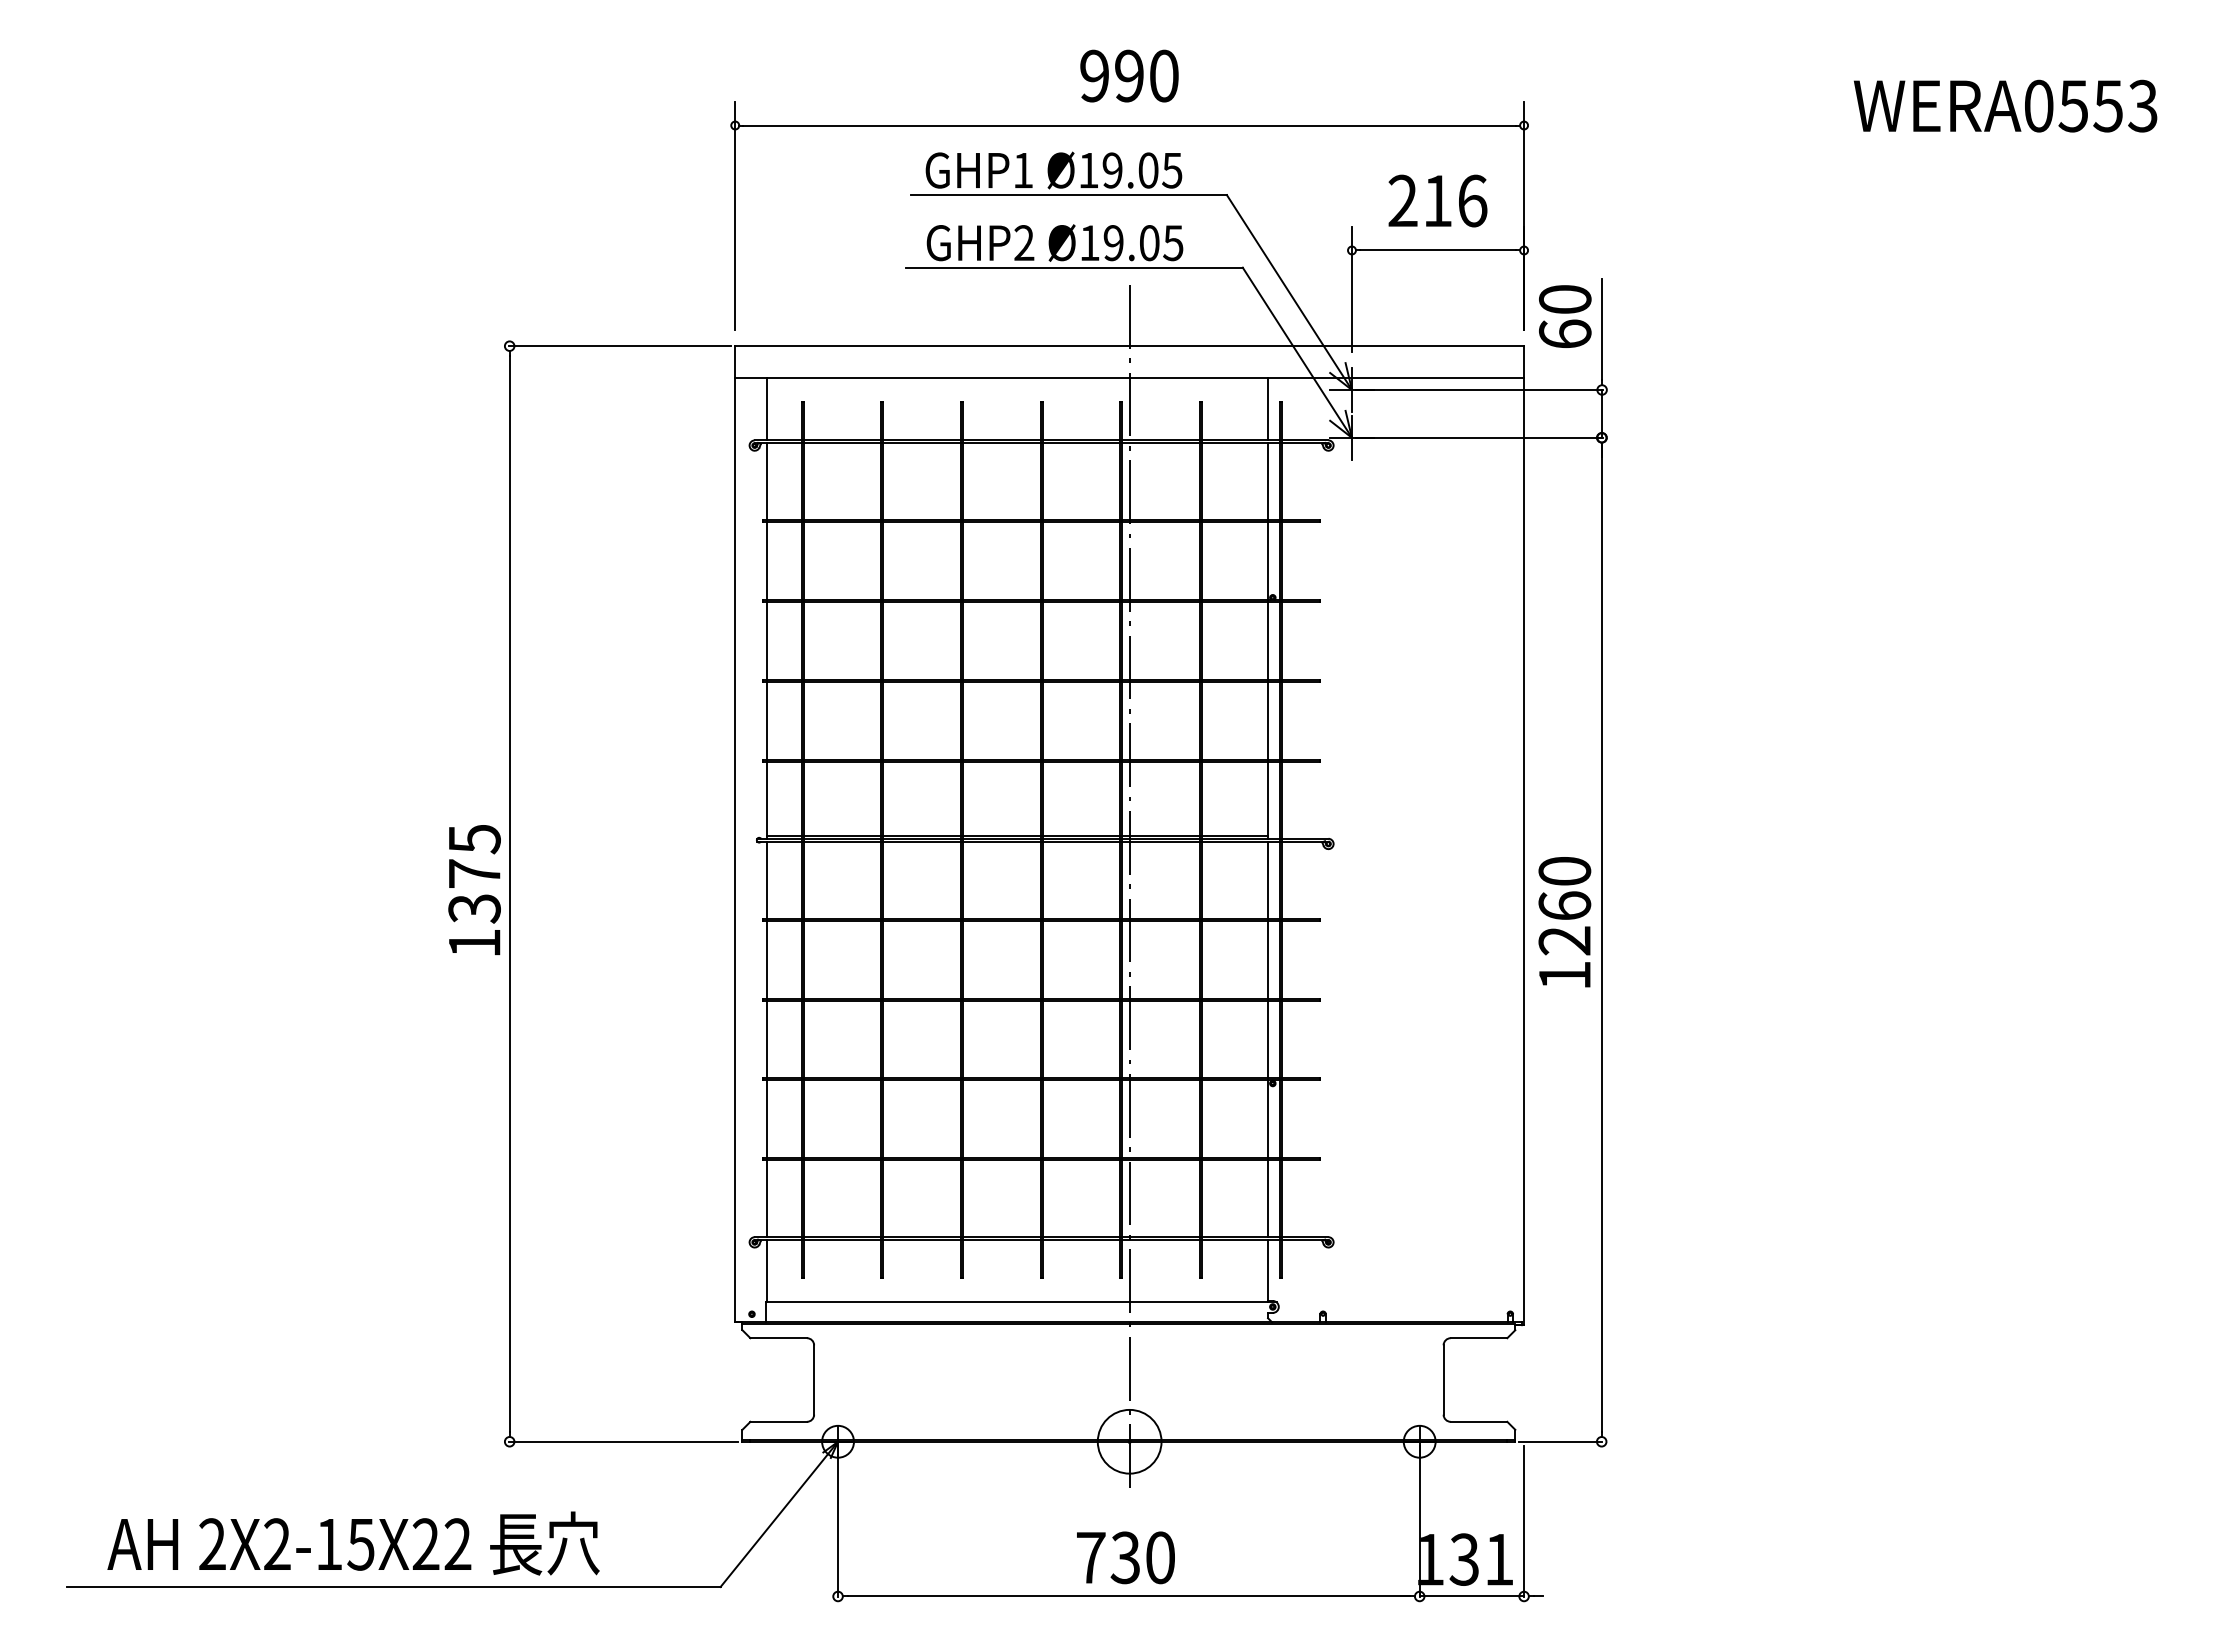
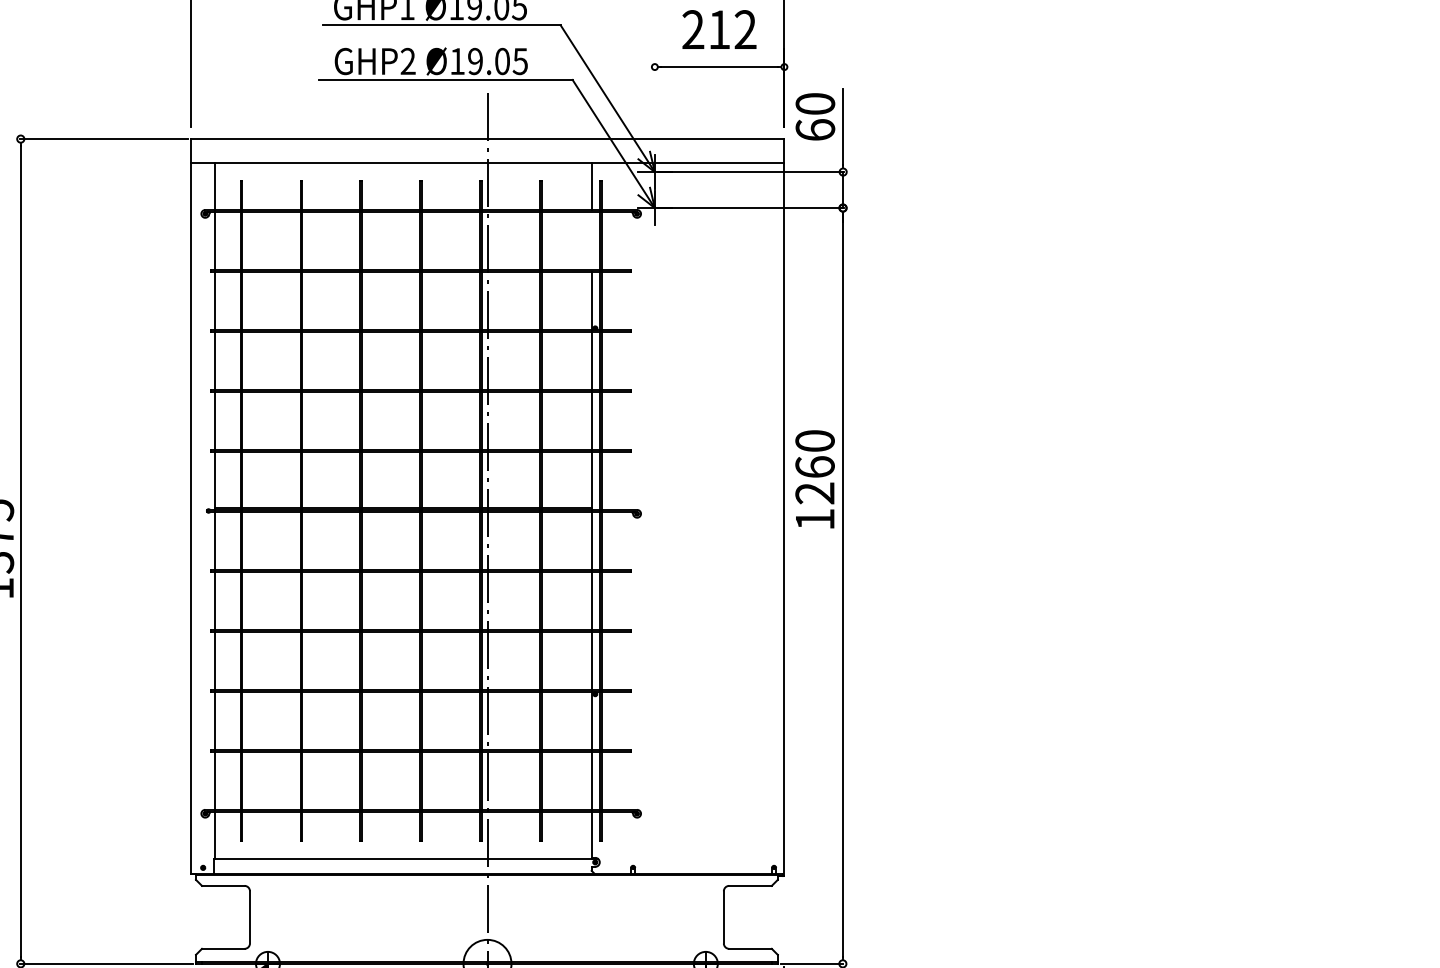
text: (1472, 200) -> (745, 29), 216 -> 212
line: (1351, 288) -> (654, 95), removed
line: (1268, 481) -> (592, 240), removed
text: (1564, 922) -> (814, 479), moved

